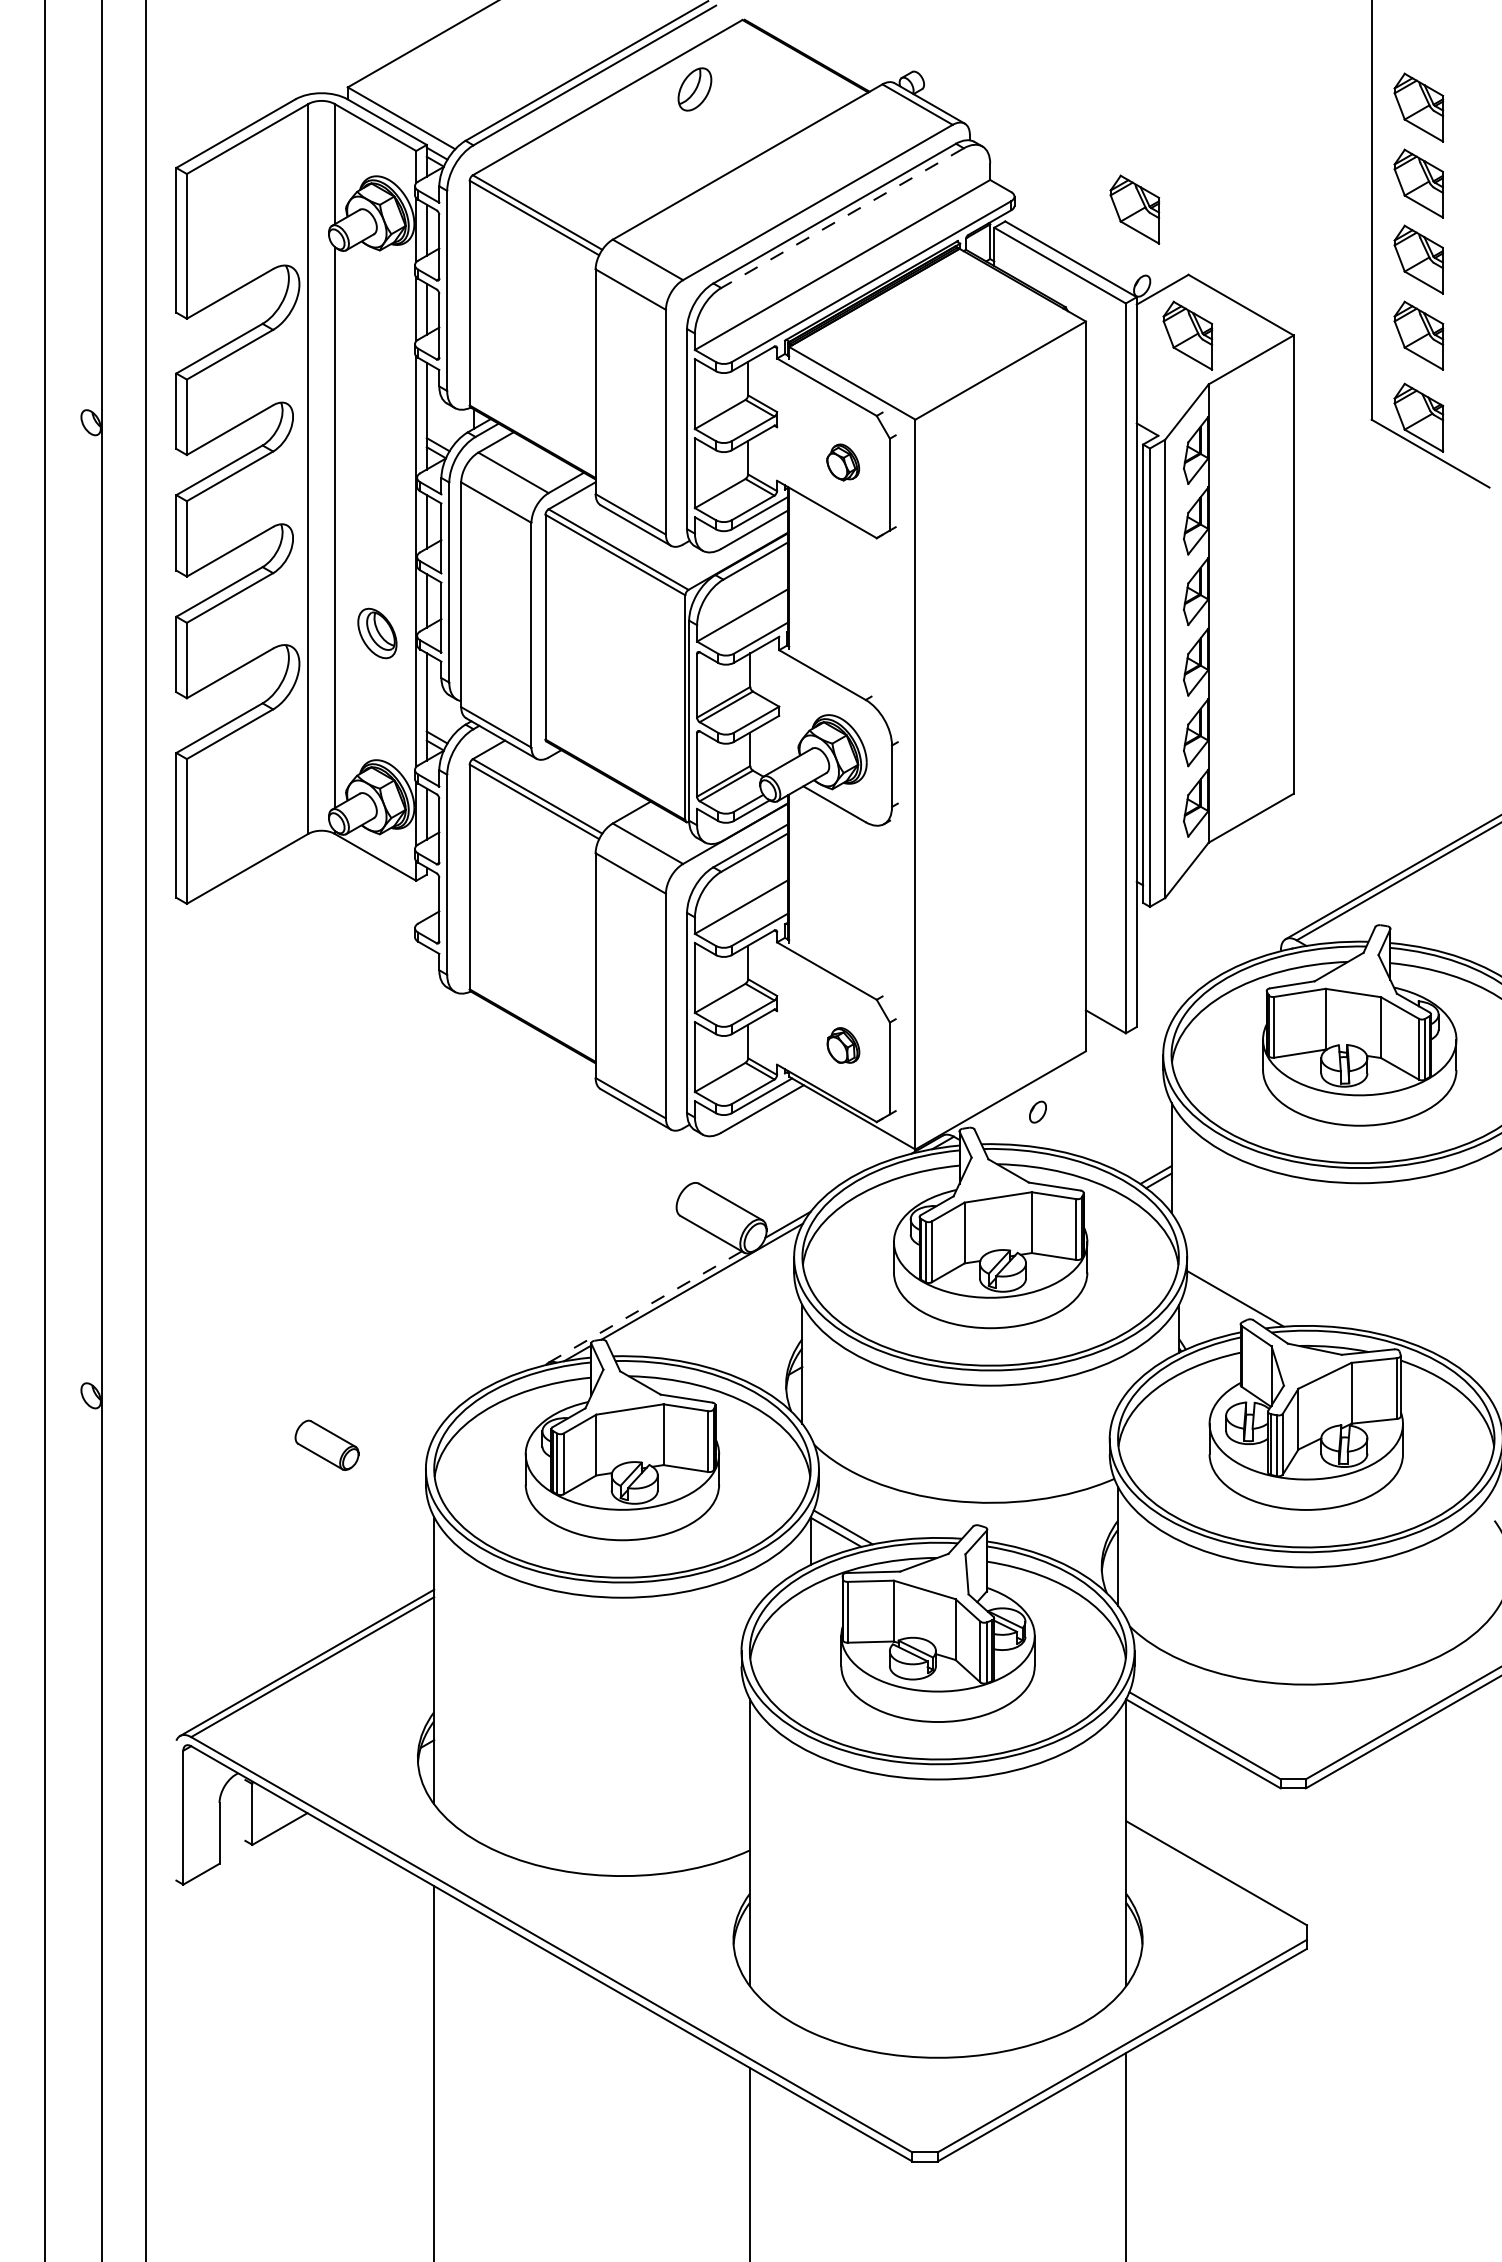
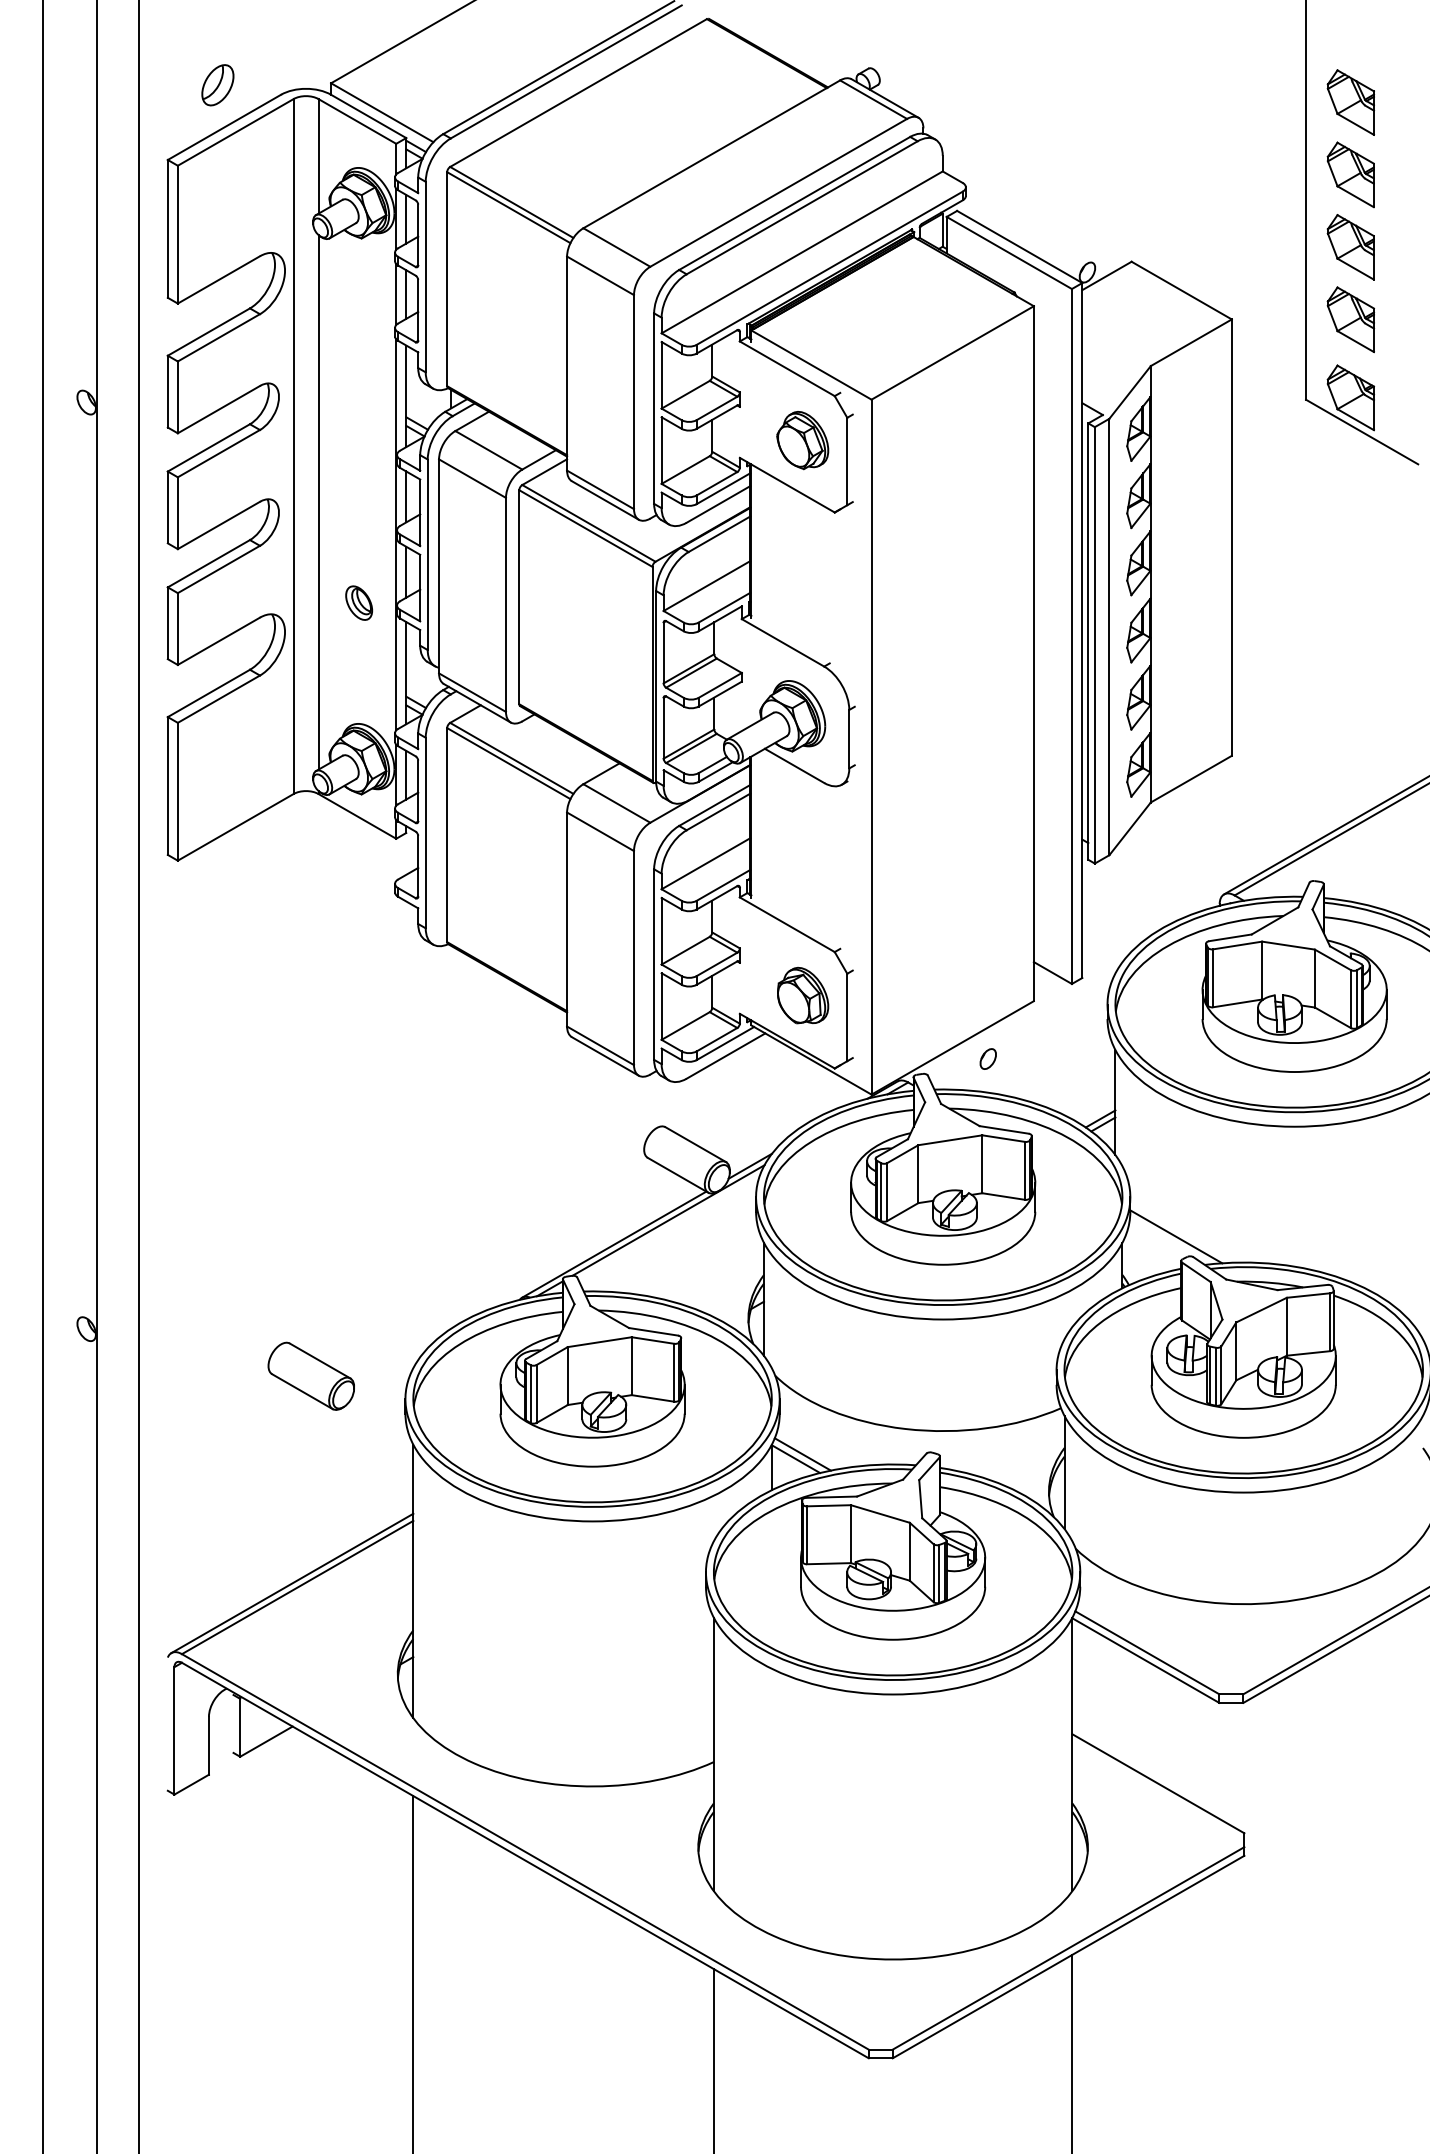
part: (694, 89) -> (217, 85), moved
part: (1134, 209) -> (1080, 199), removed
line: (842, 218) -> (802, 208), dashed -> solid
part: (1187, 335) -> (1130, 319), removed
part: (842, 462) -> (802, 440), size x1.67
part: (376, 632) -> (358, 602), size x0.71
part: (843, 1045) -> (803, 995), size x1.67
line: (645, 1307) -> (614, 1245), dashed -> solid
part: (326, 1445) -> (310, 1376), size x1.43

